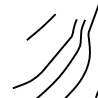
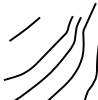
line: (40, 27) -> (24, 29), moved

